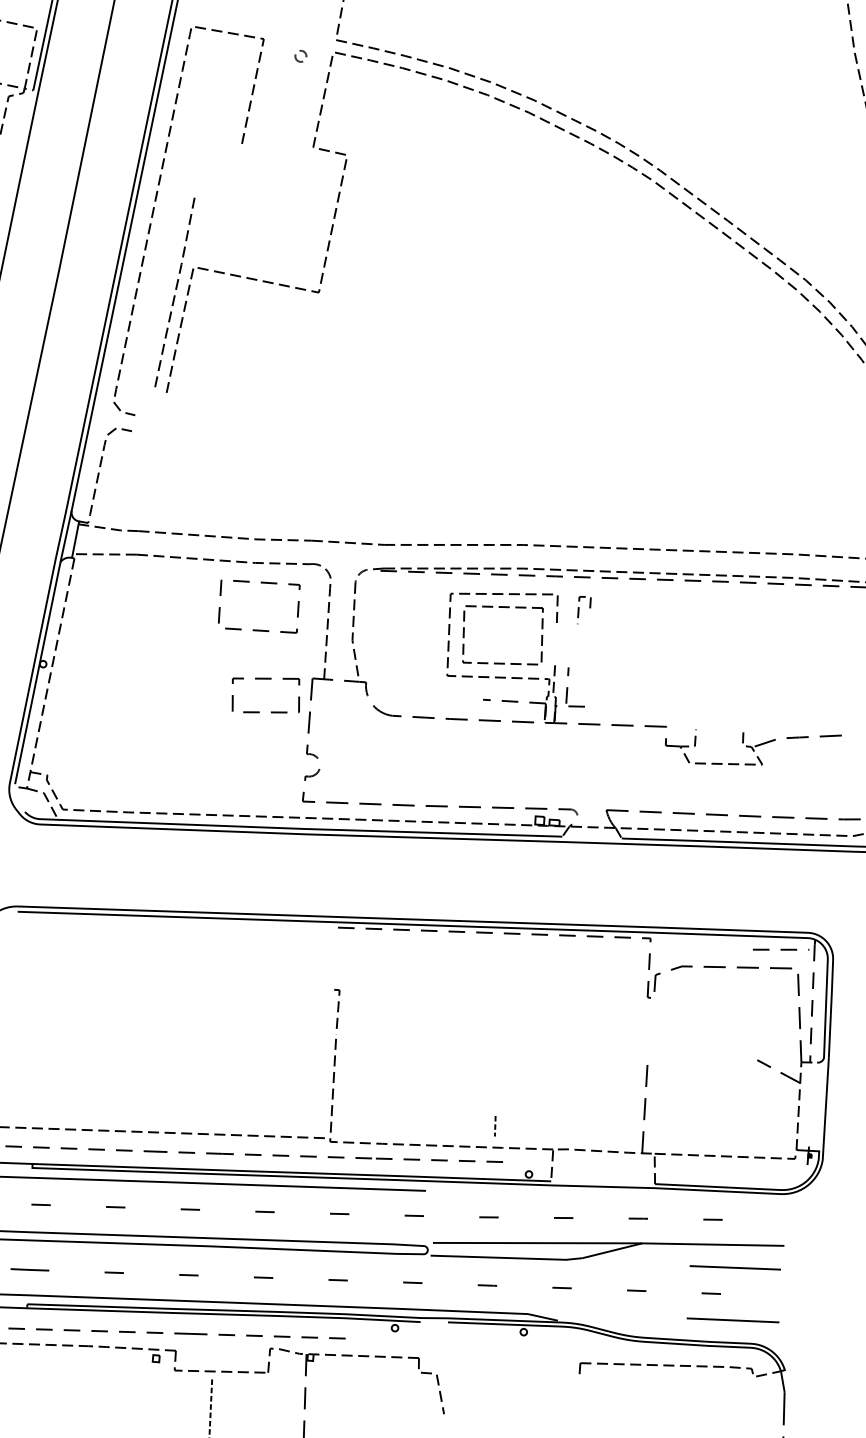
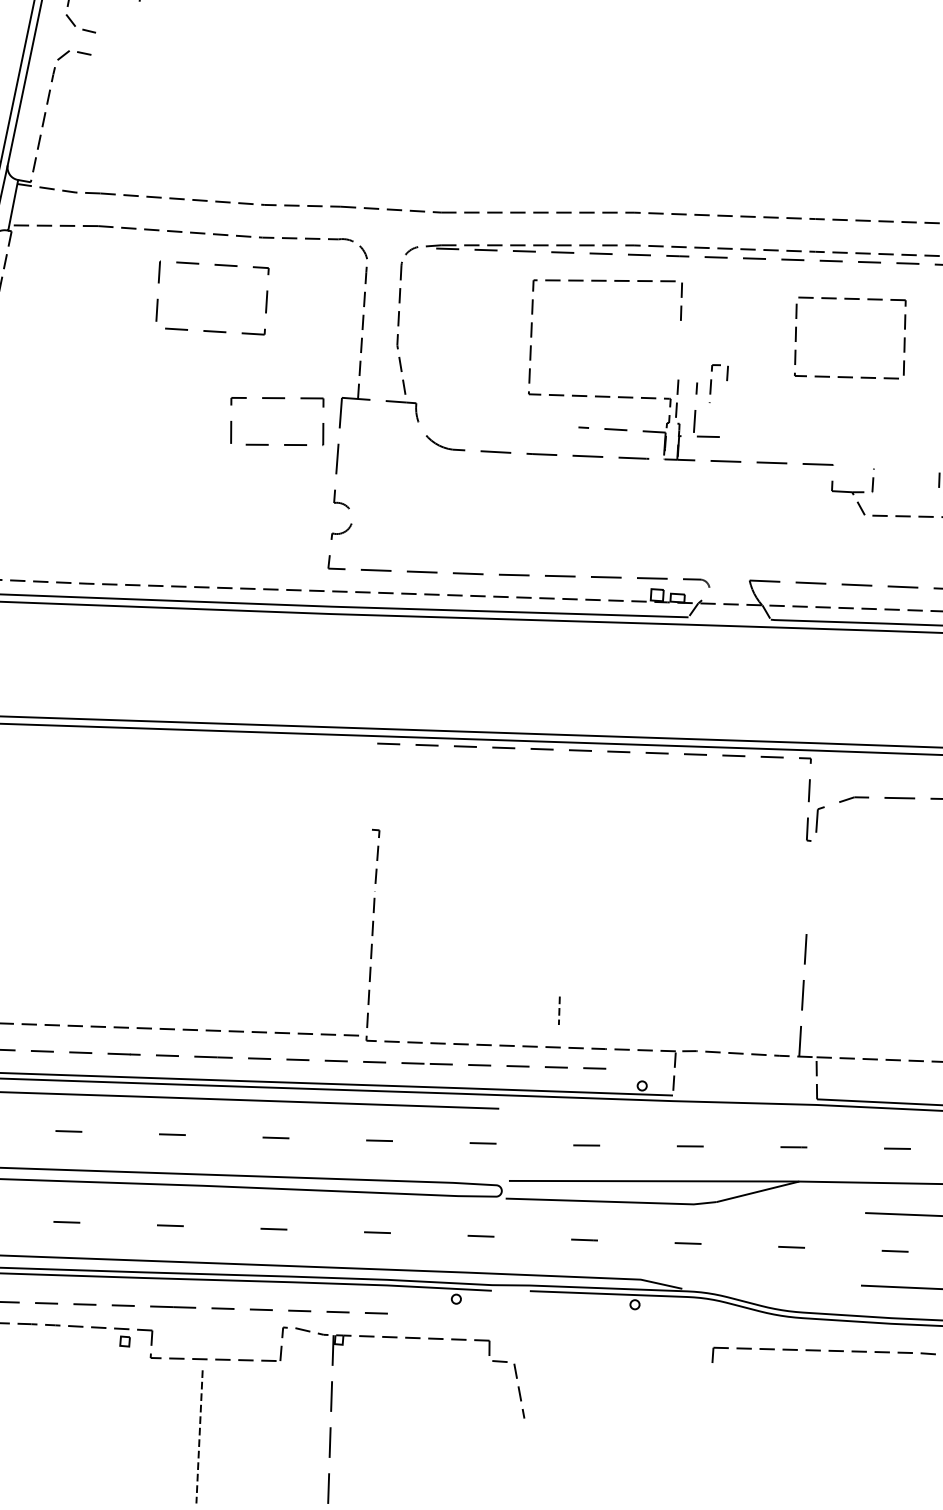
line: (579, 610) -> (712, 384), moved
part: (259, 629) -> (212, 329), moved
part: (502, 662) -> (849, 375), moved
line: (495, 1126) -> (559, 1011), moved

